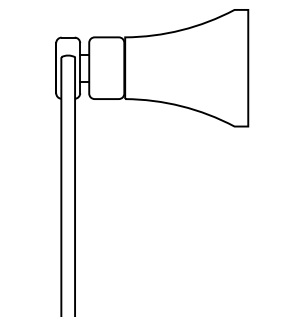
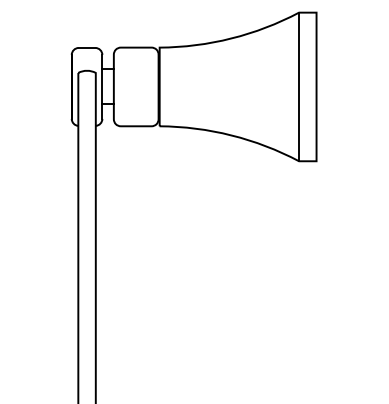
line: (234, 67) -> (299, 86), added

